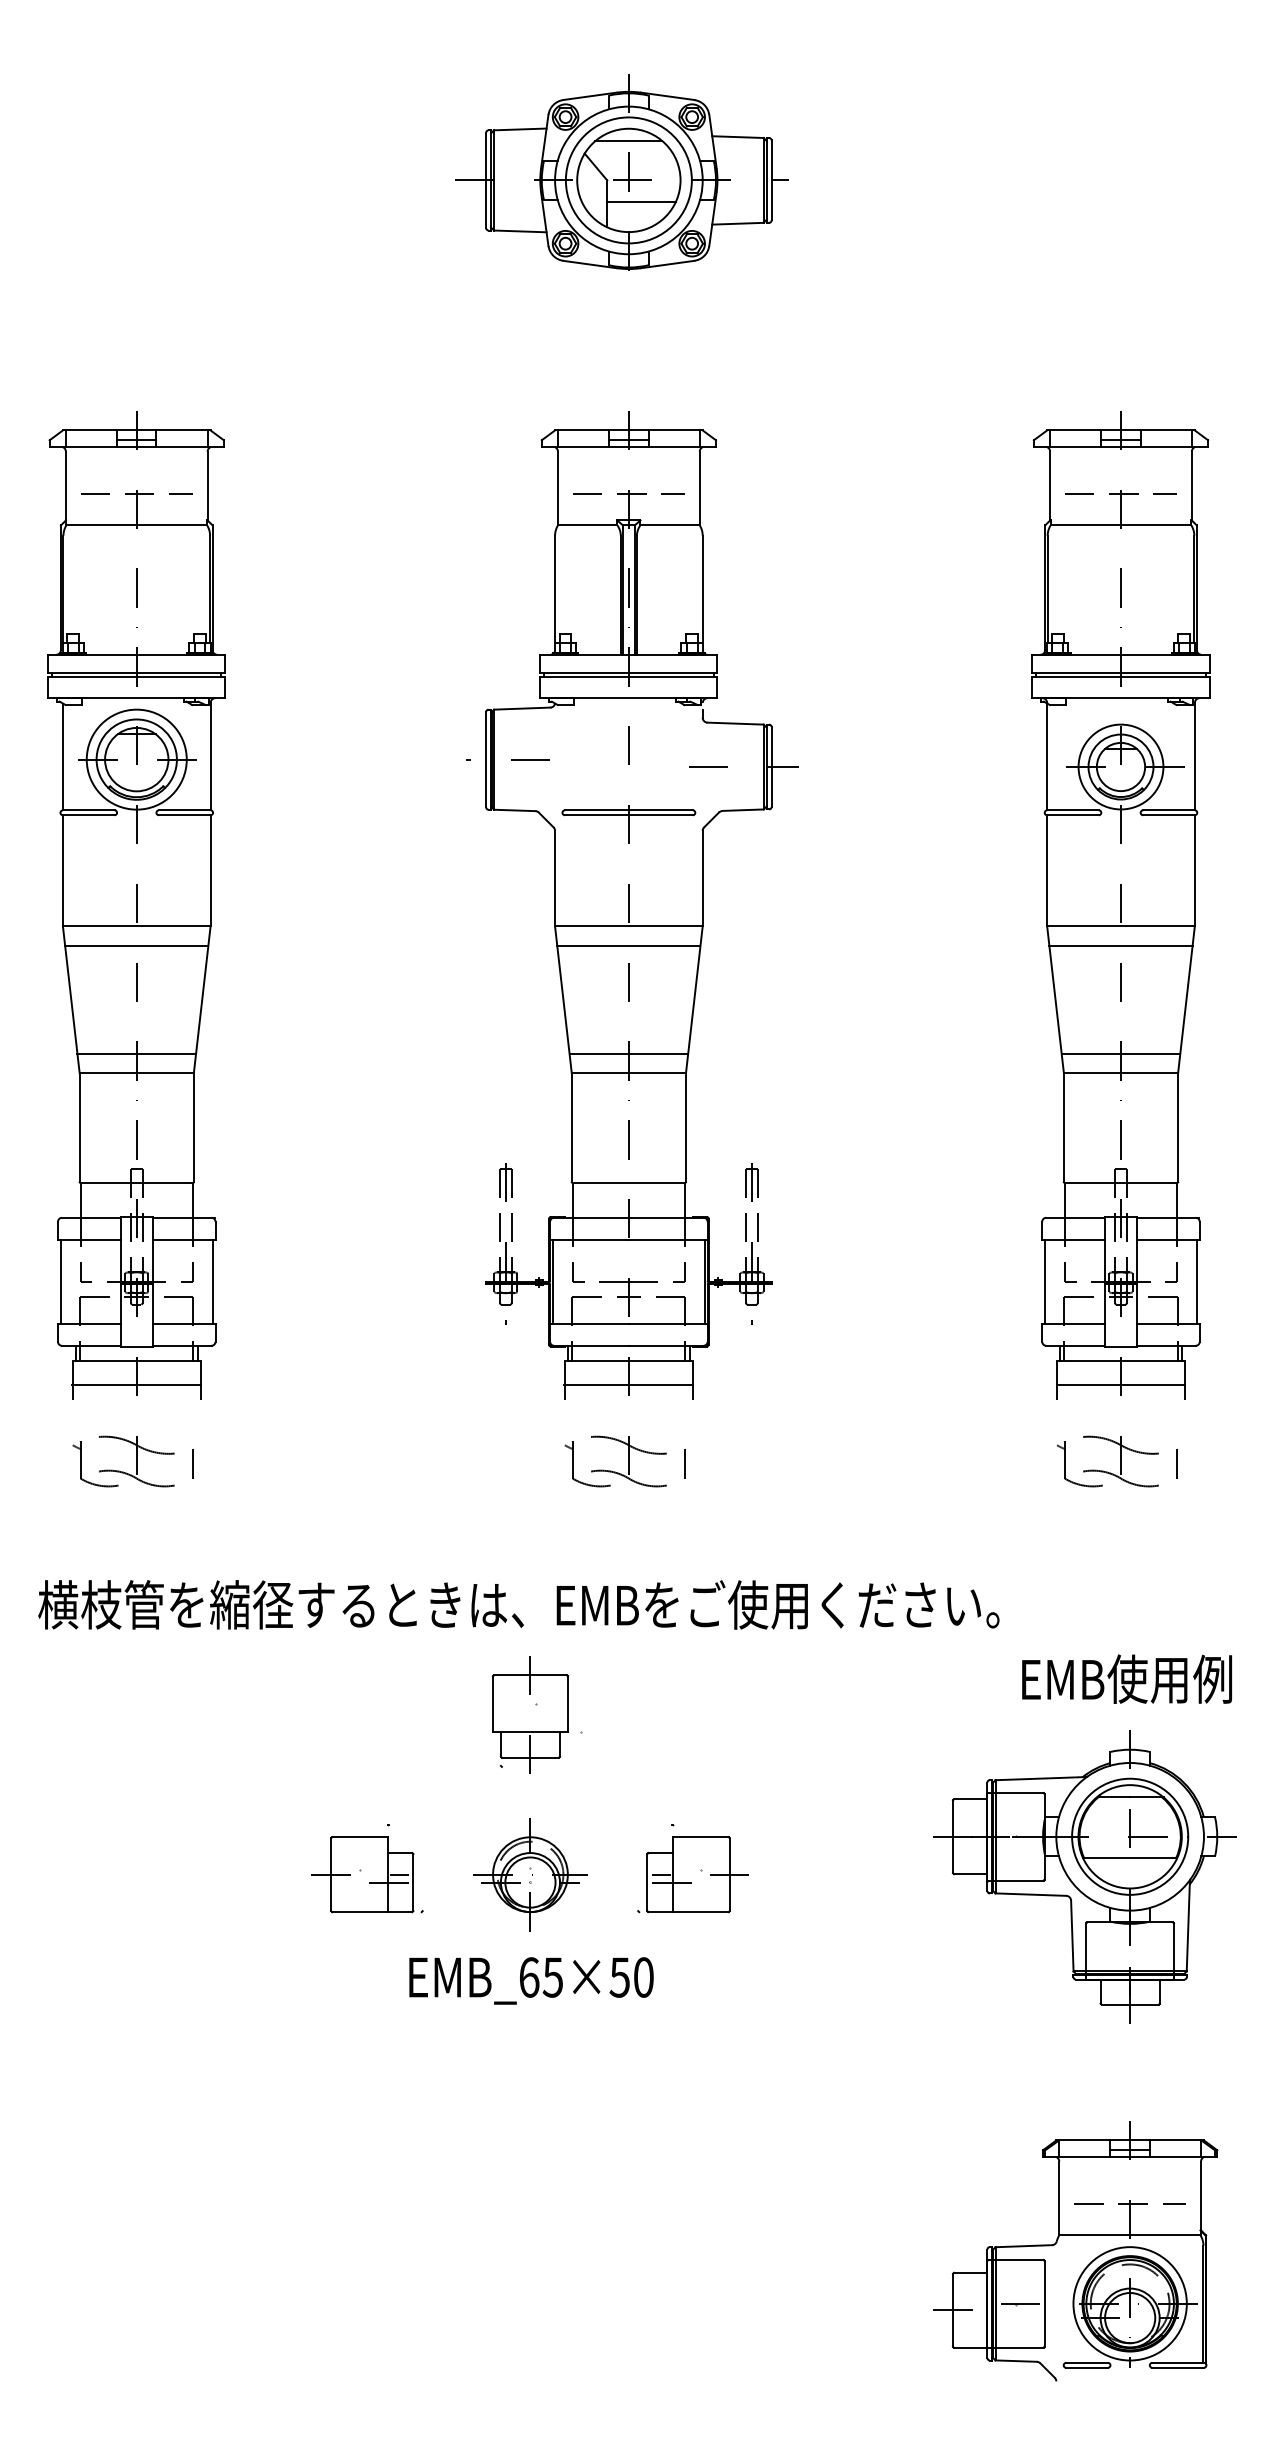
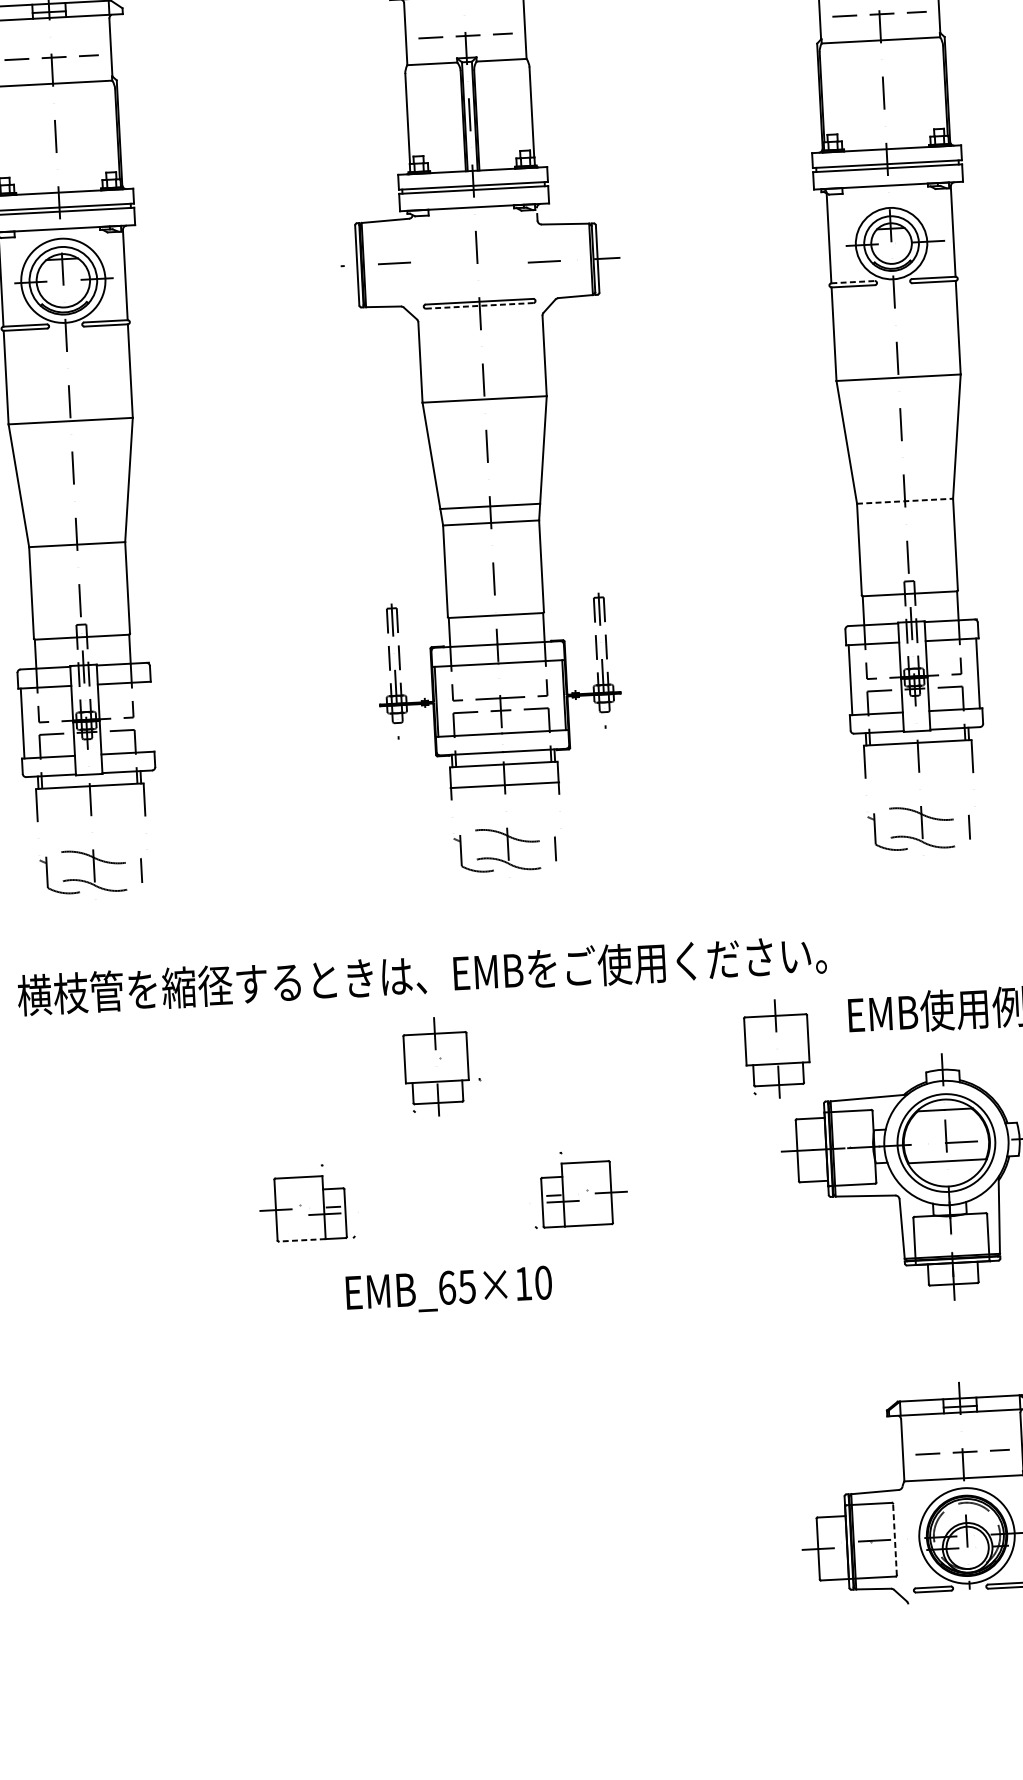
line: (1073, 810) -> (853, 282), solid -> dashed
line: (628, 815) -> (479, 306), solid -> dashed
line: (136, 946) -> (71, 437), removed
line: (628, 946) -> (485, 416), removed
line: (1120, 946) -> (899, 394), removed
line: (136, 1053) -> (76, 527), removed
line: (1120, 1053) -> (903, 484), removed
line: (1121, 1073) -> (905, 501), solid -> dashed
line: (212, 1281) -> (150, 716), removed
line: (136, 1385) -> (90, 807), removed
line: (1120, 1385) -> (918, 763), removed
part: (935, 1714) -> (777, 1048), added
part: (530, 1874) -> (443, 1201), removed
line: (359, 1912) -> (301, 1240), solid -> dashed
text: (619, 1977) -> (523, 1283), EMB_65×50 -> EMB_65×10
line: (1044, 2303) -> (894, 1539), solid -> dashed

